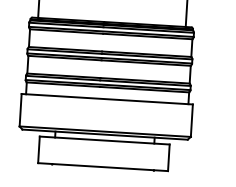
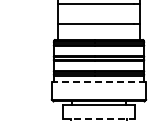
line: (106, 100) -> (98, 82), solid -> dashed
line: (103, 167) -> (99, 119), solid -> dashed

